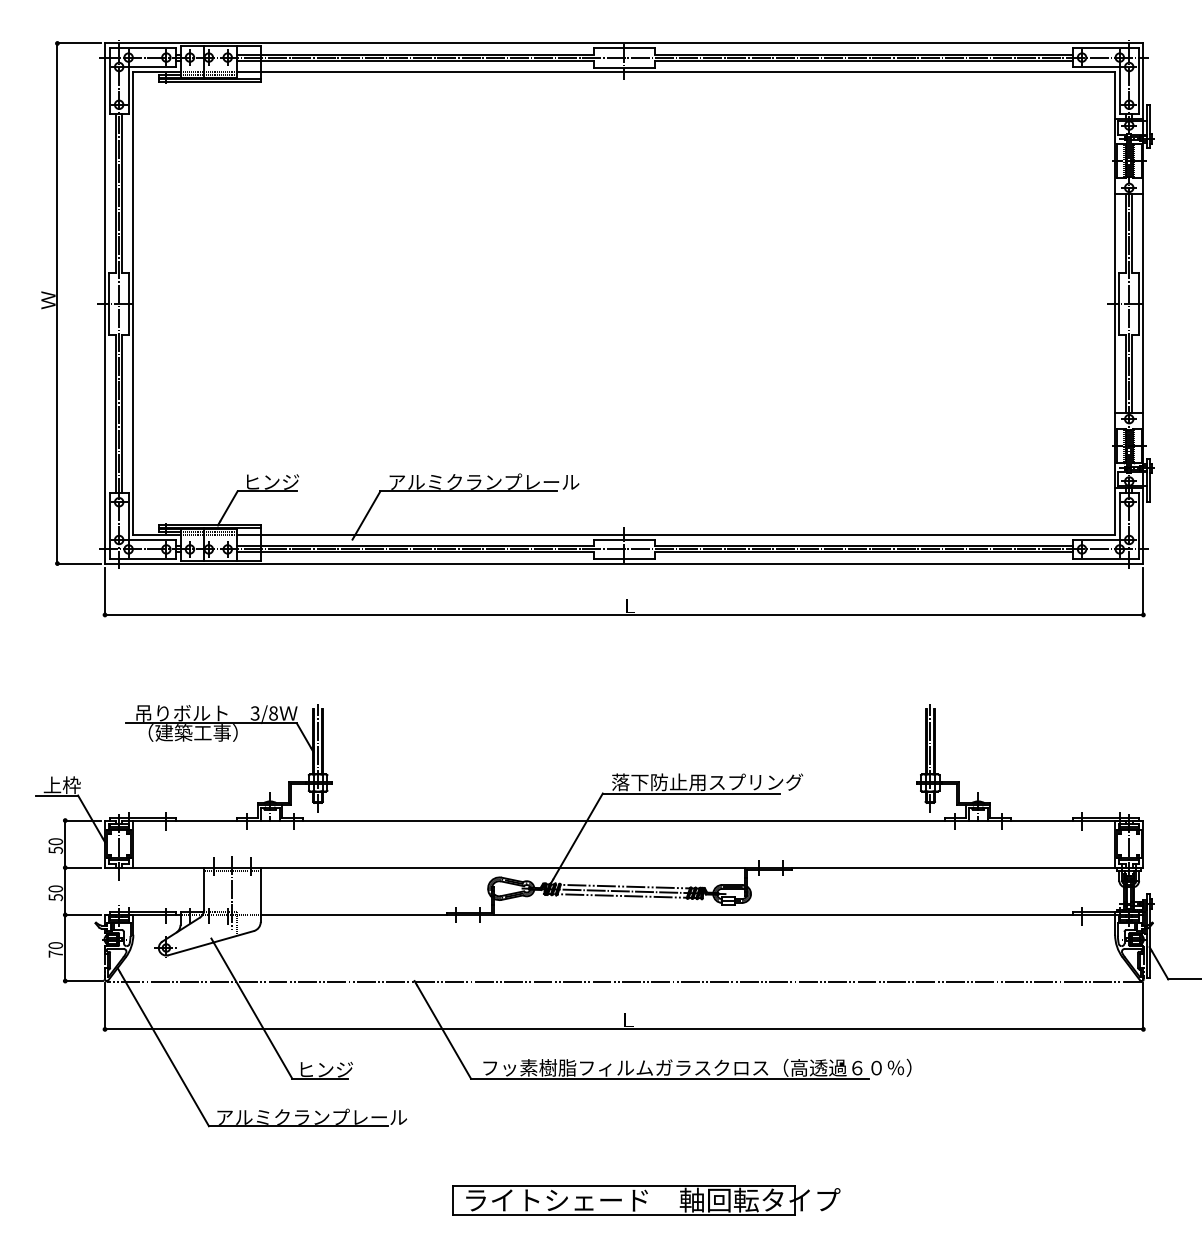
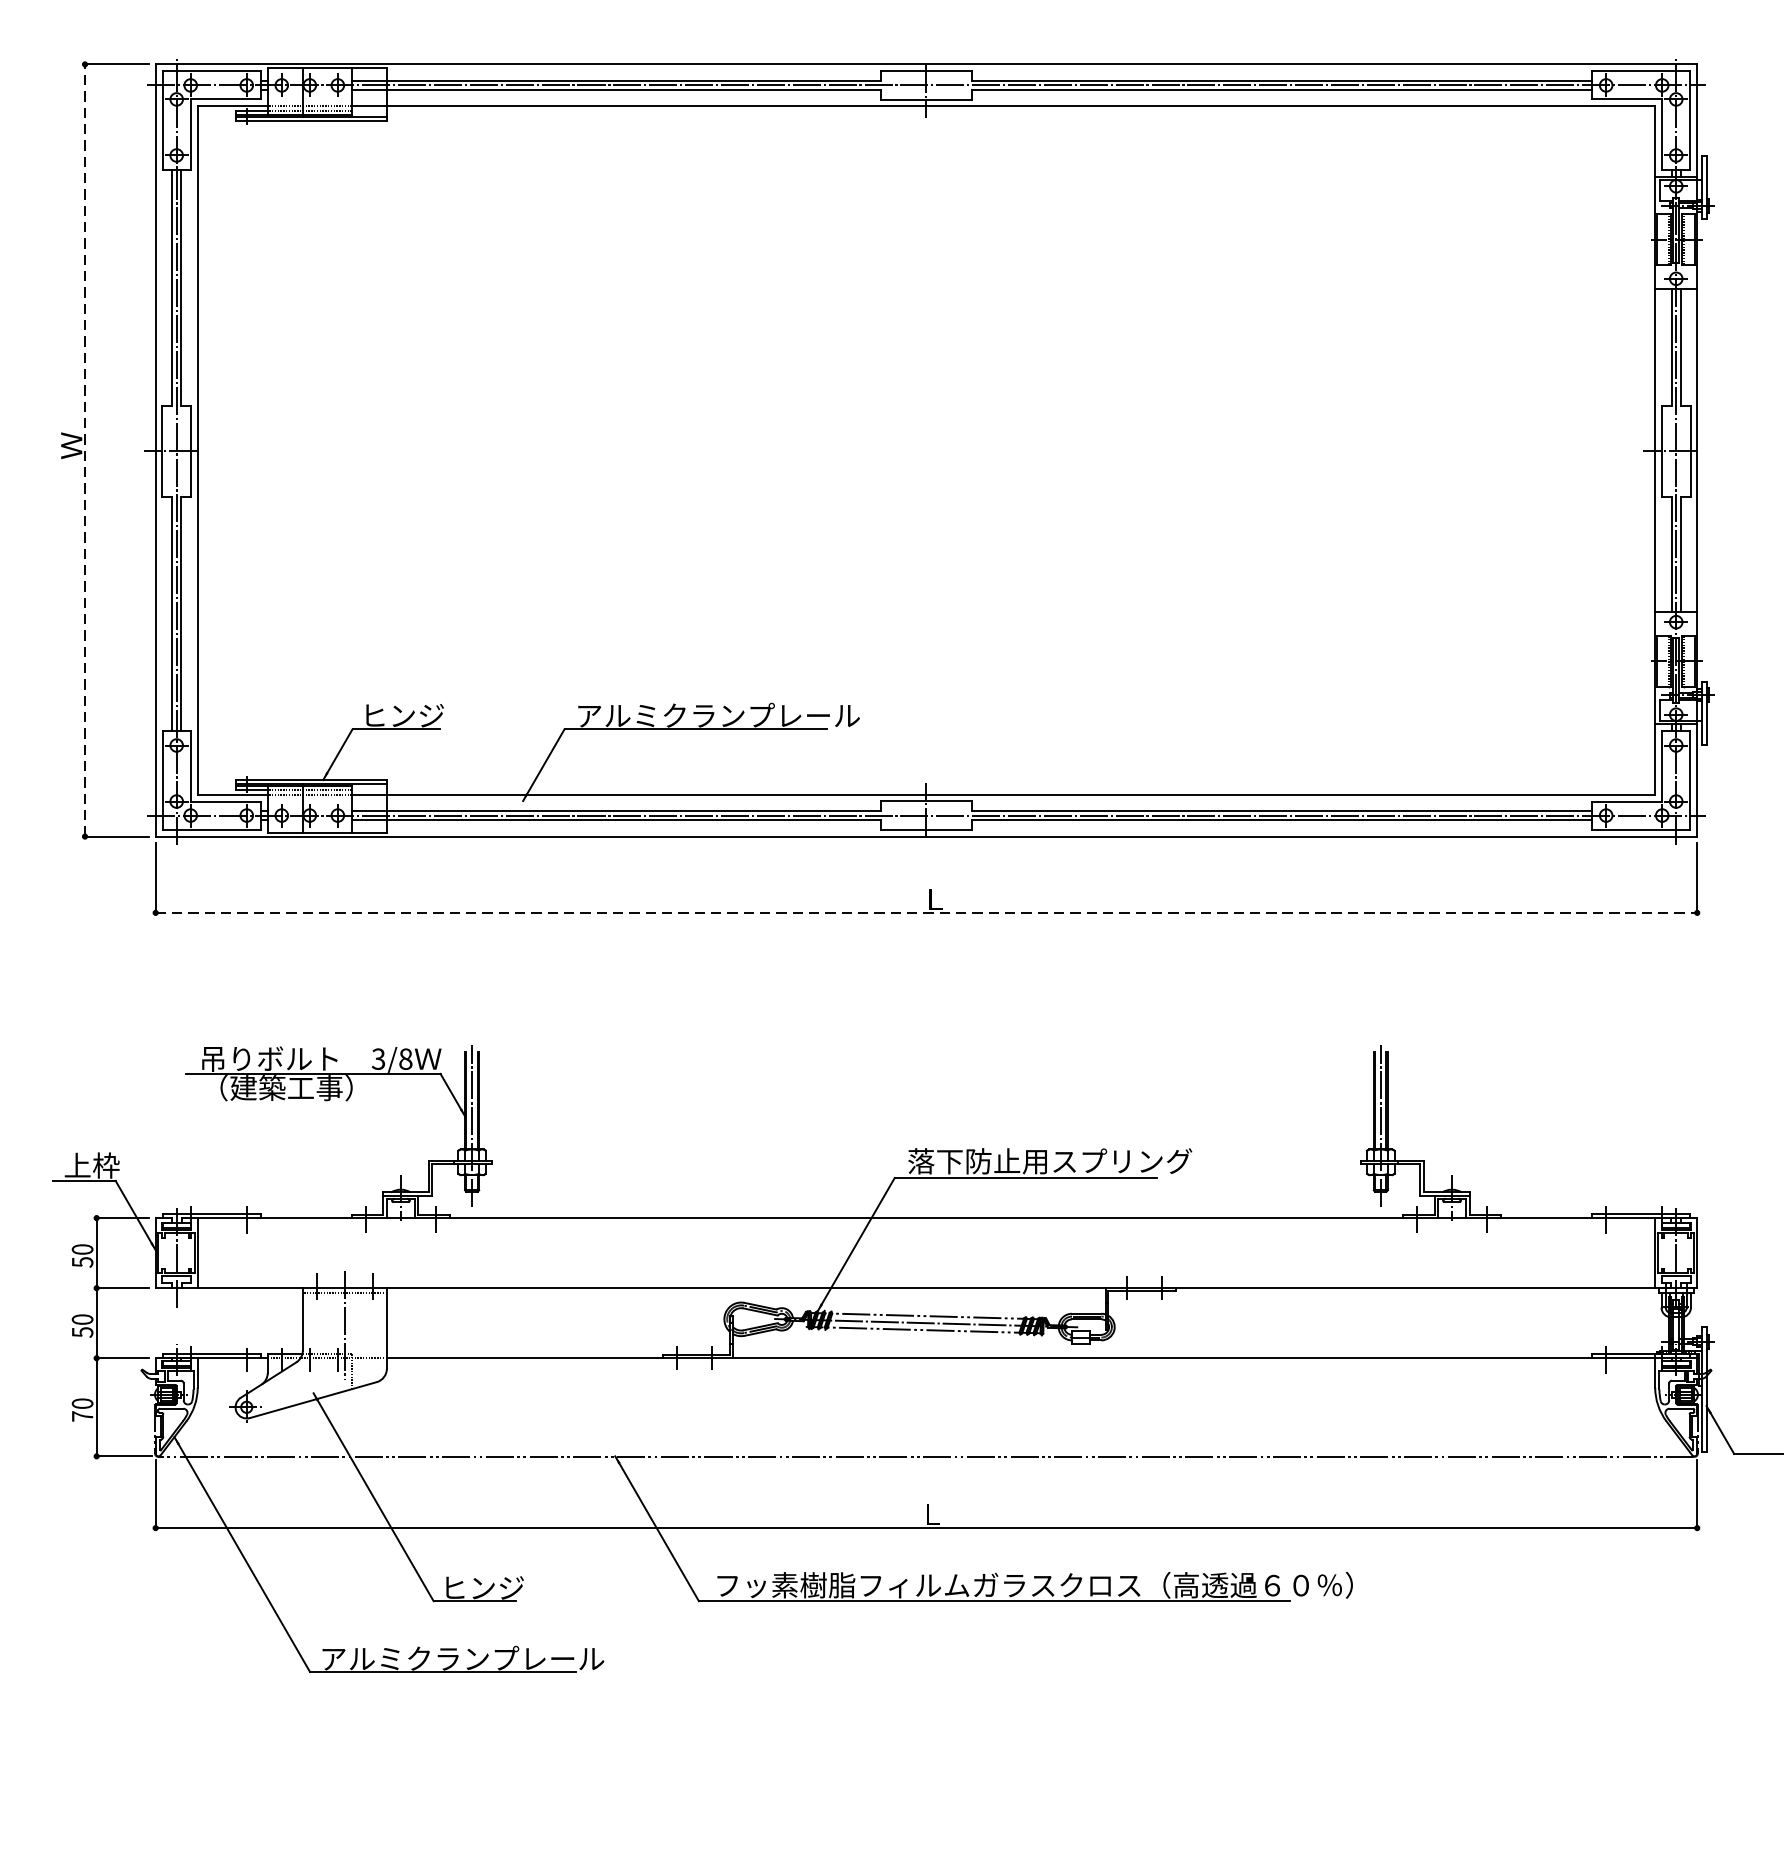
line: (57, 303) -> (85, 450), solid -> dashed
line: (624, 614) -> (926, 912), solid -> dashed
part: (646, 1200) -> (959, 1782), removed

